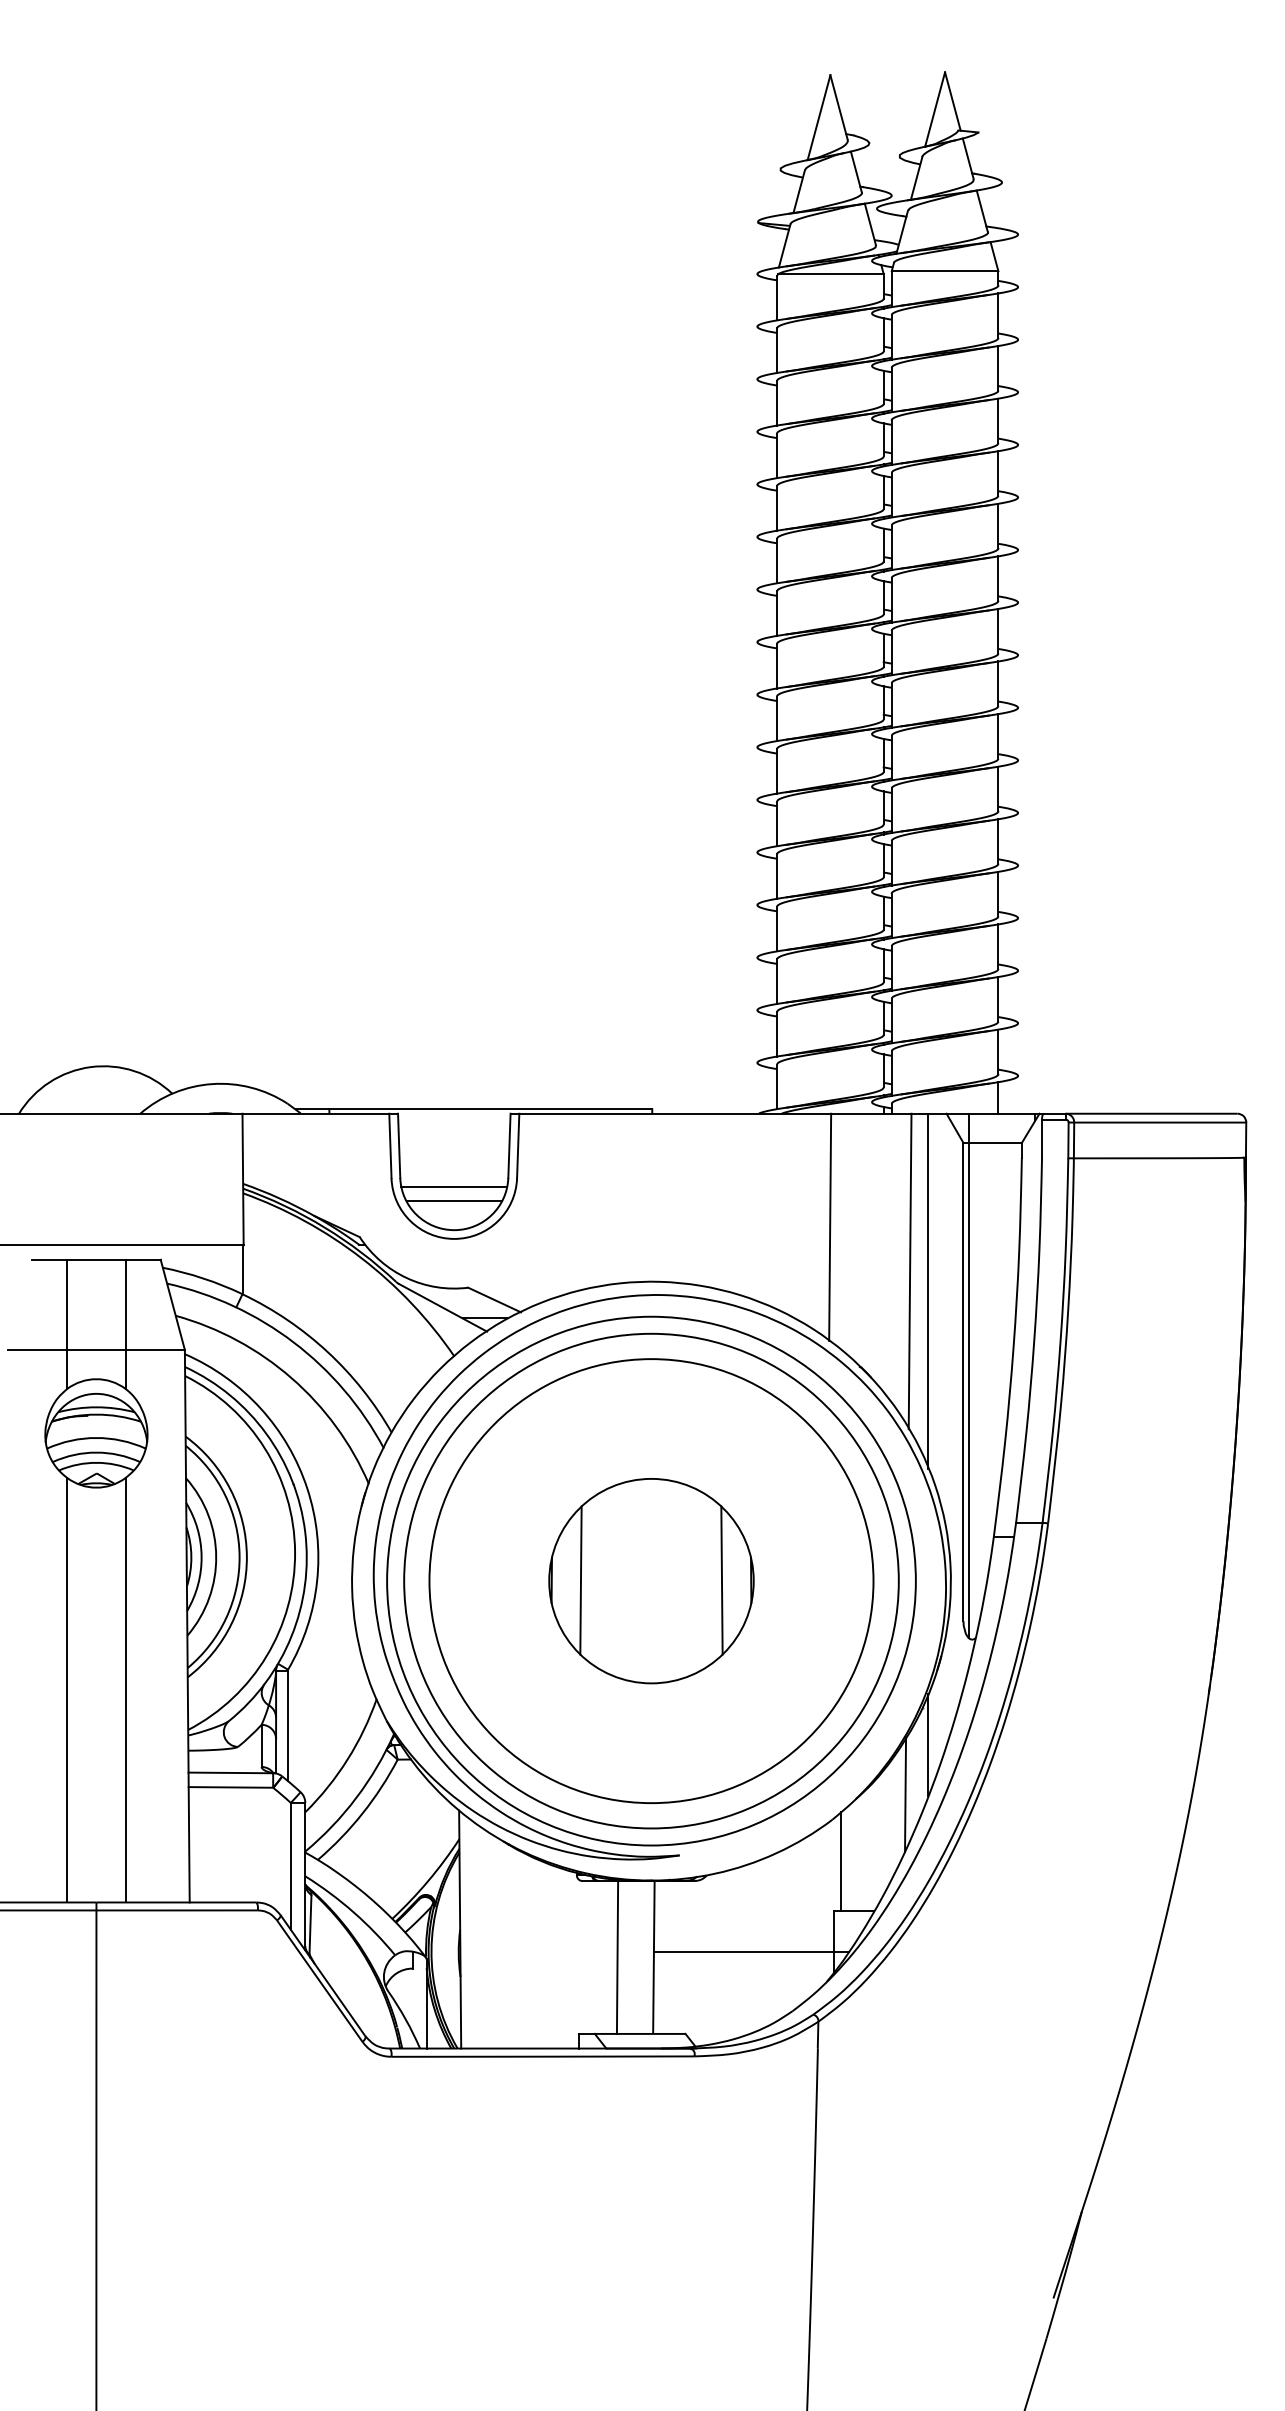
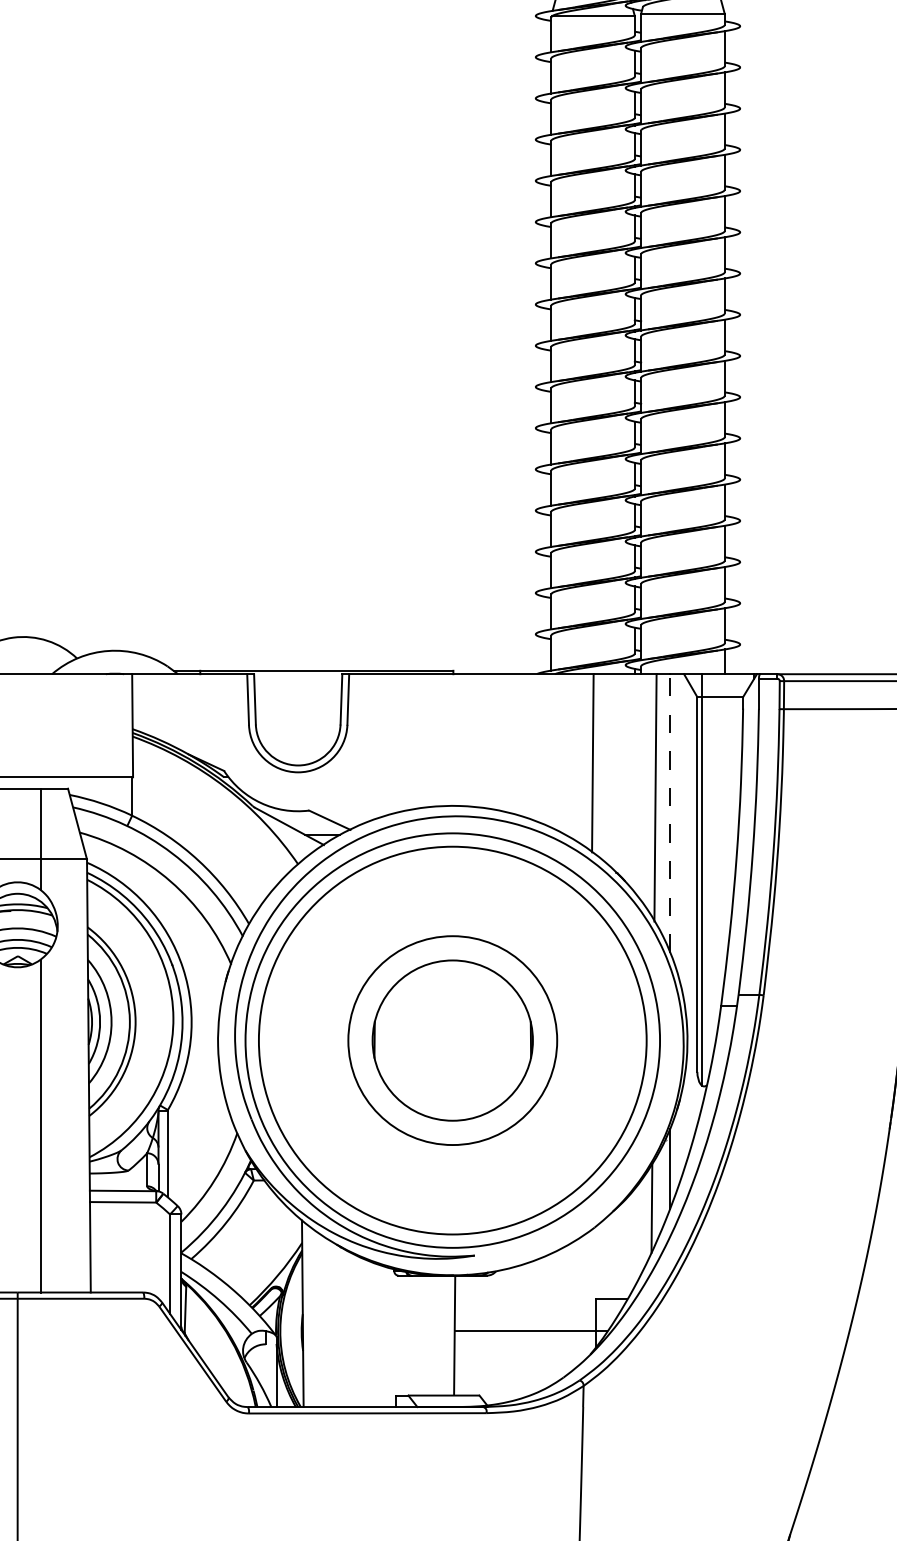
line: (454, 1187) -> (298, 732), removed
line: (454, 1201) -> (298, 743), removed
line: (928, 1291) -> (669, 813), solid -> dashed
line: (580, 1580) -> (397, 1040), removed
line: (721, 1580) -> (507, 1040), removed
circle: (651, 1581) -> (452, 1040), size x0.6
line: (841, 1861) -> (601, 1260), removed
line: (617, 1956) -> (426, 1334), removed

